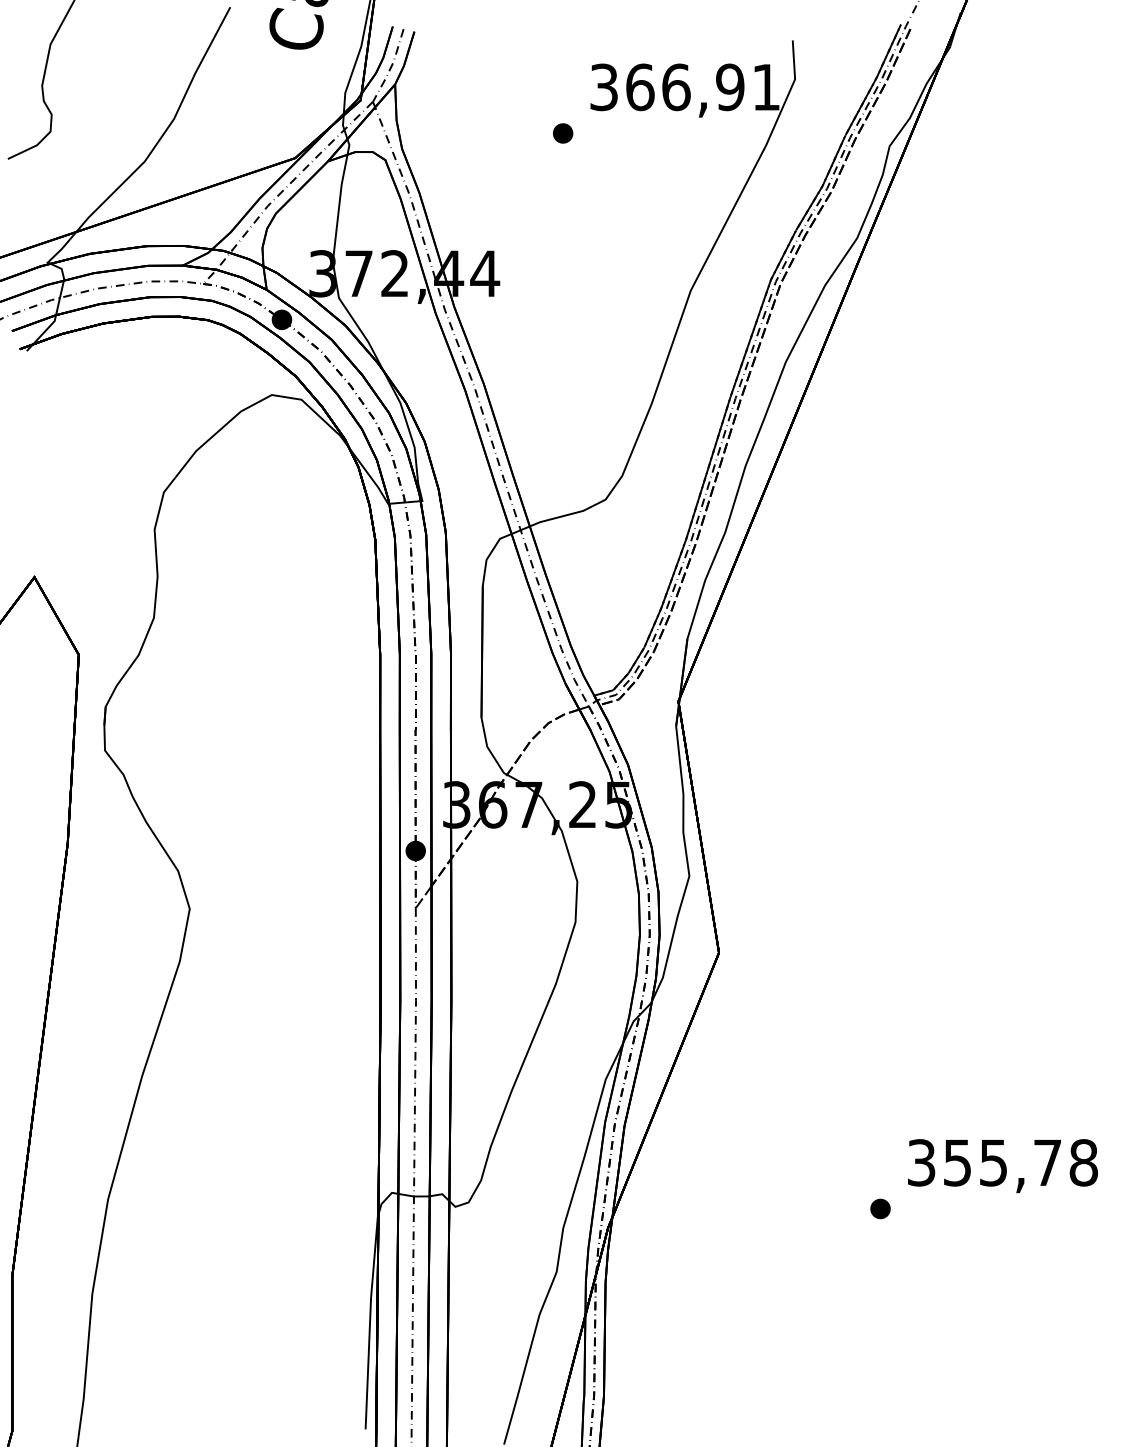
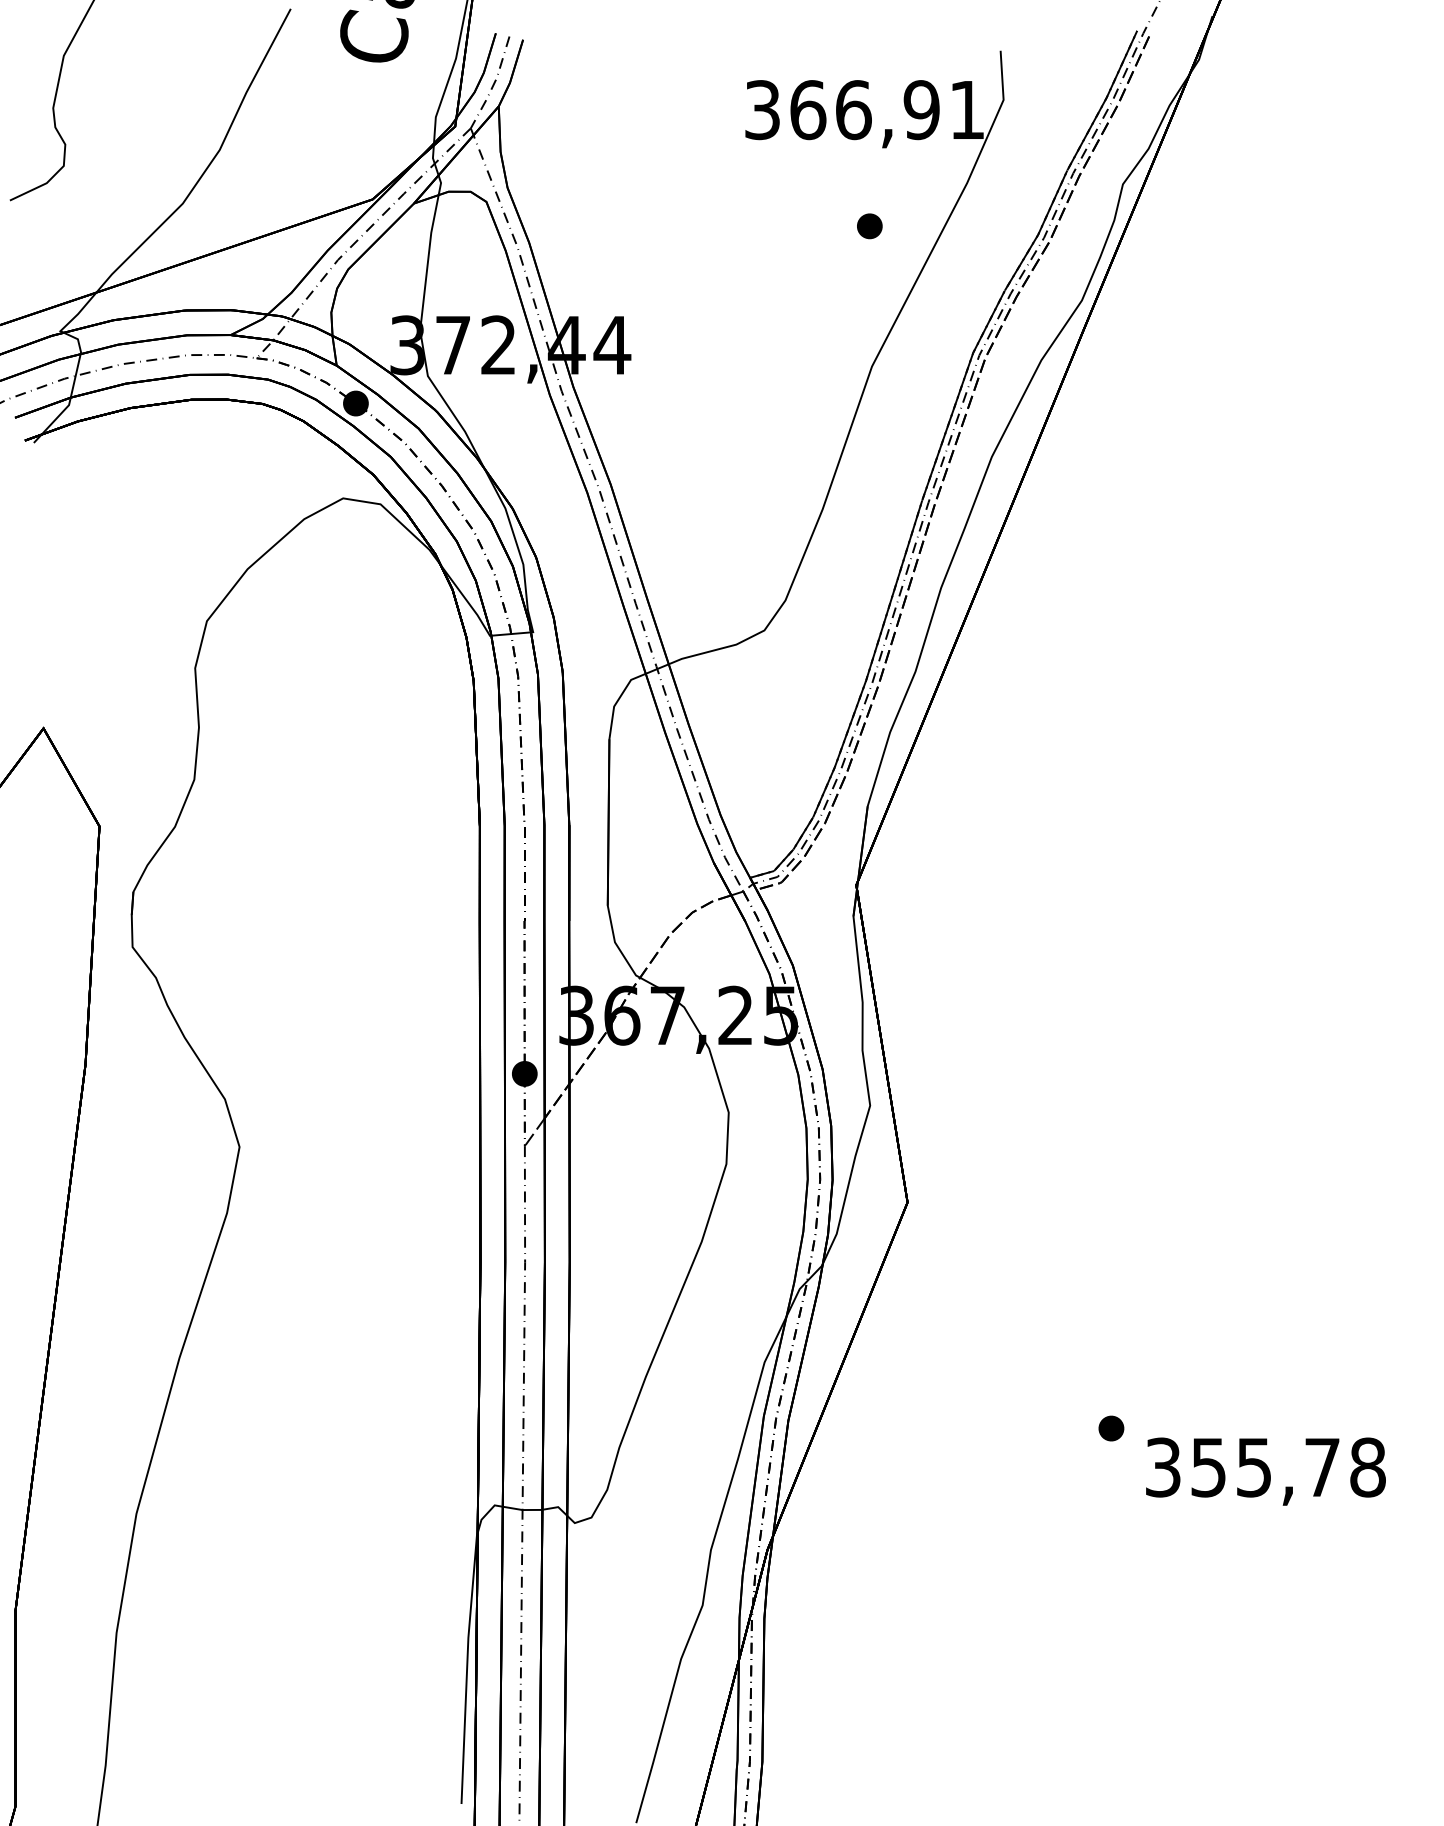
part: (563, 133) -> (870, 226), moved
part: (880, 1208) -> (1111, 1427), moved

